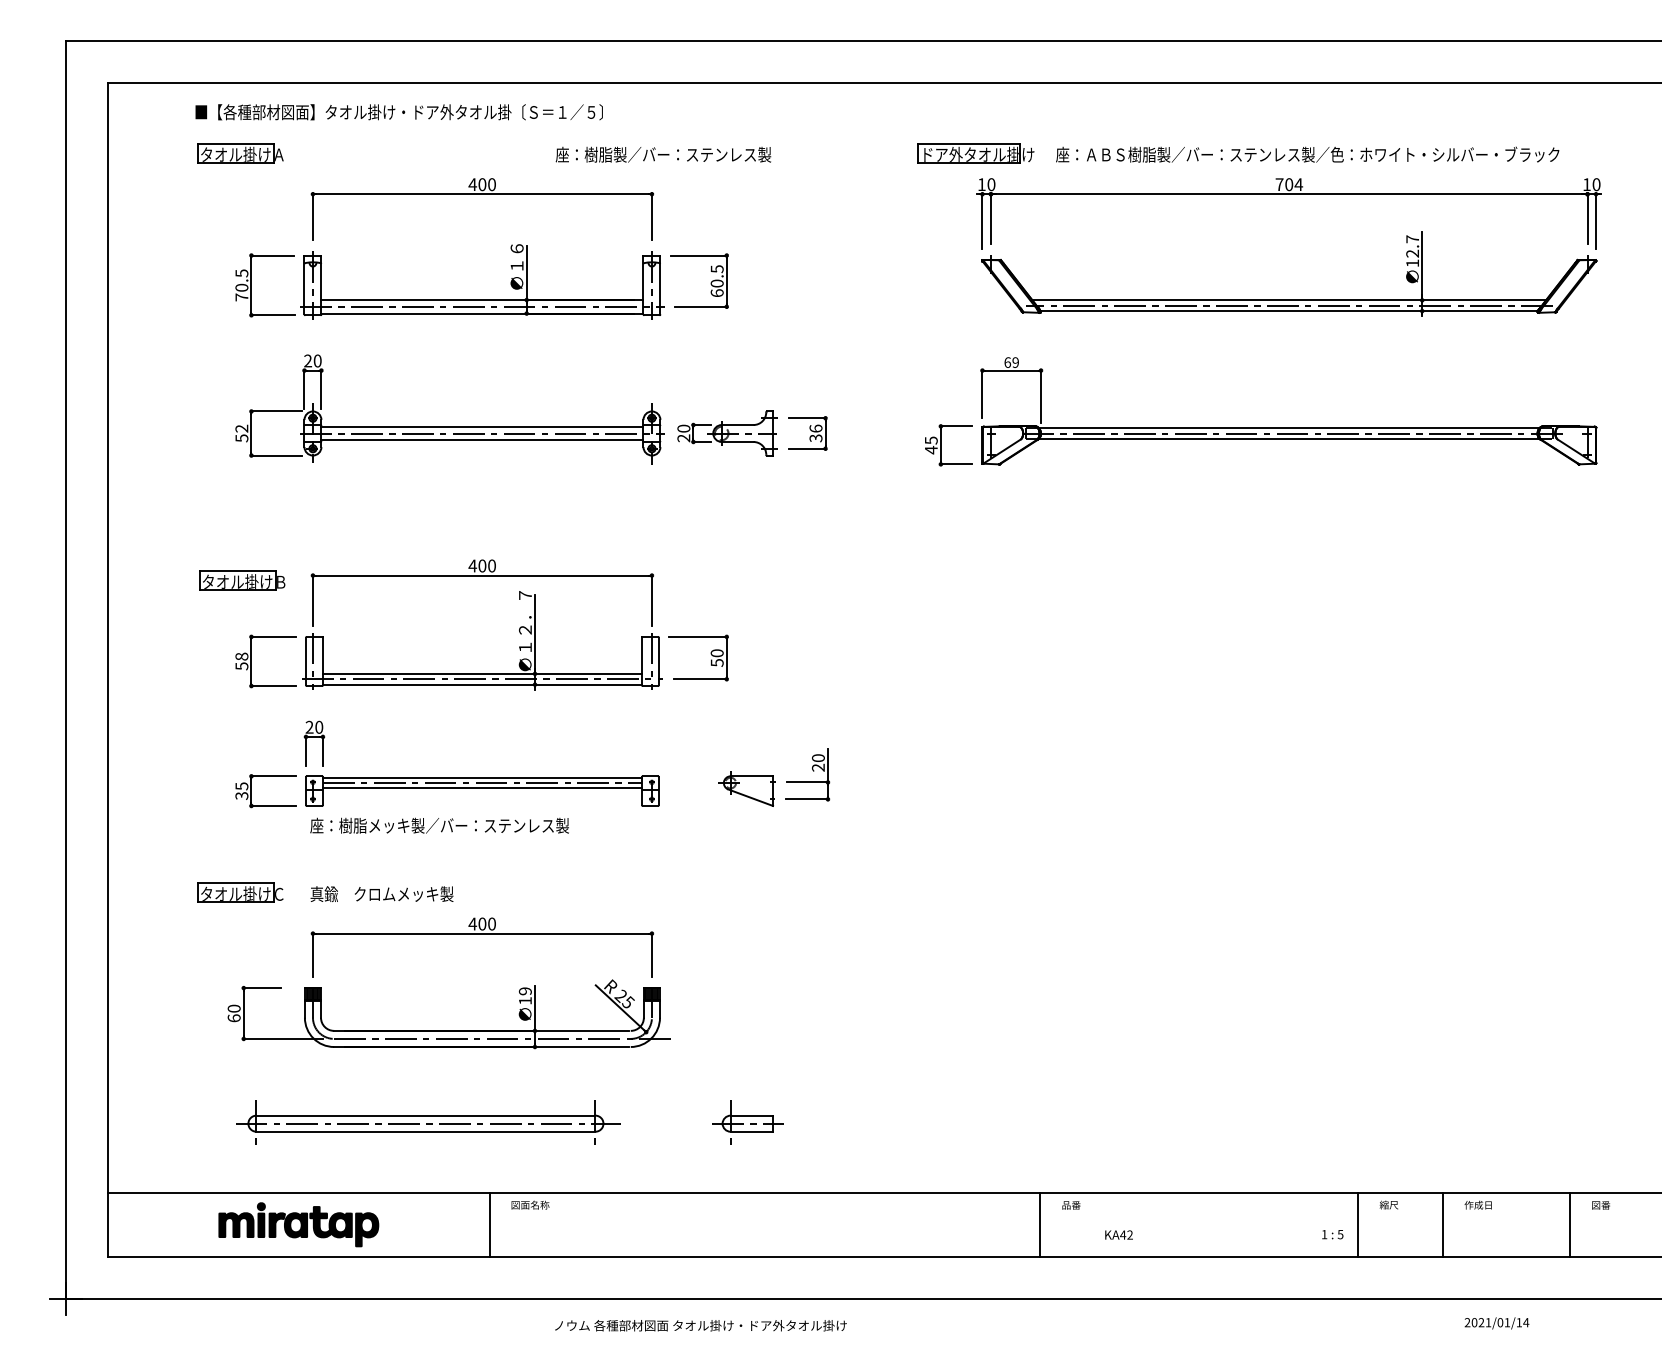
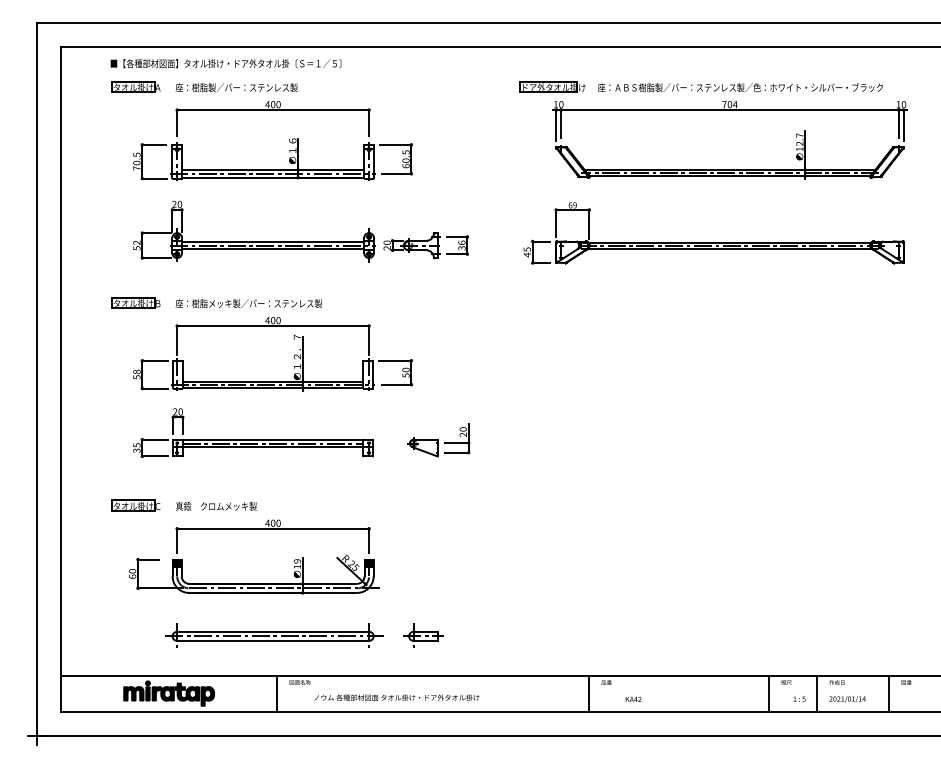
text: (663, 154) -> (236, 87), moved
part: (241, 579) -> (135, 302), moved
text: (438, 825) -> (248, 303), moved
part: (428, 1122) -> (274, 635), moved
text: (1332, 1233) -> (799, 698), moved
text: (1496, 1323) -> (847, 699), moved
text: (700, 1325) -> (396, 697), moved

